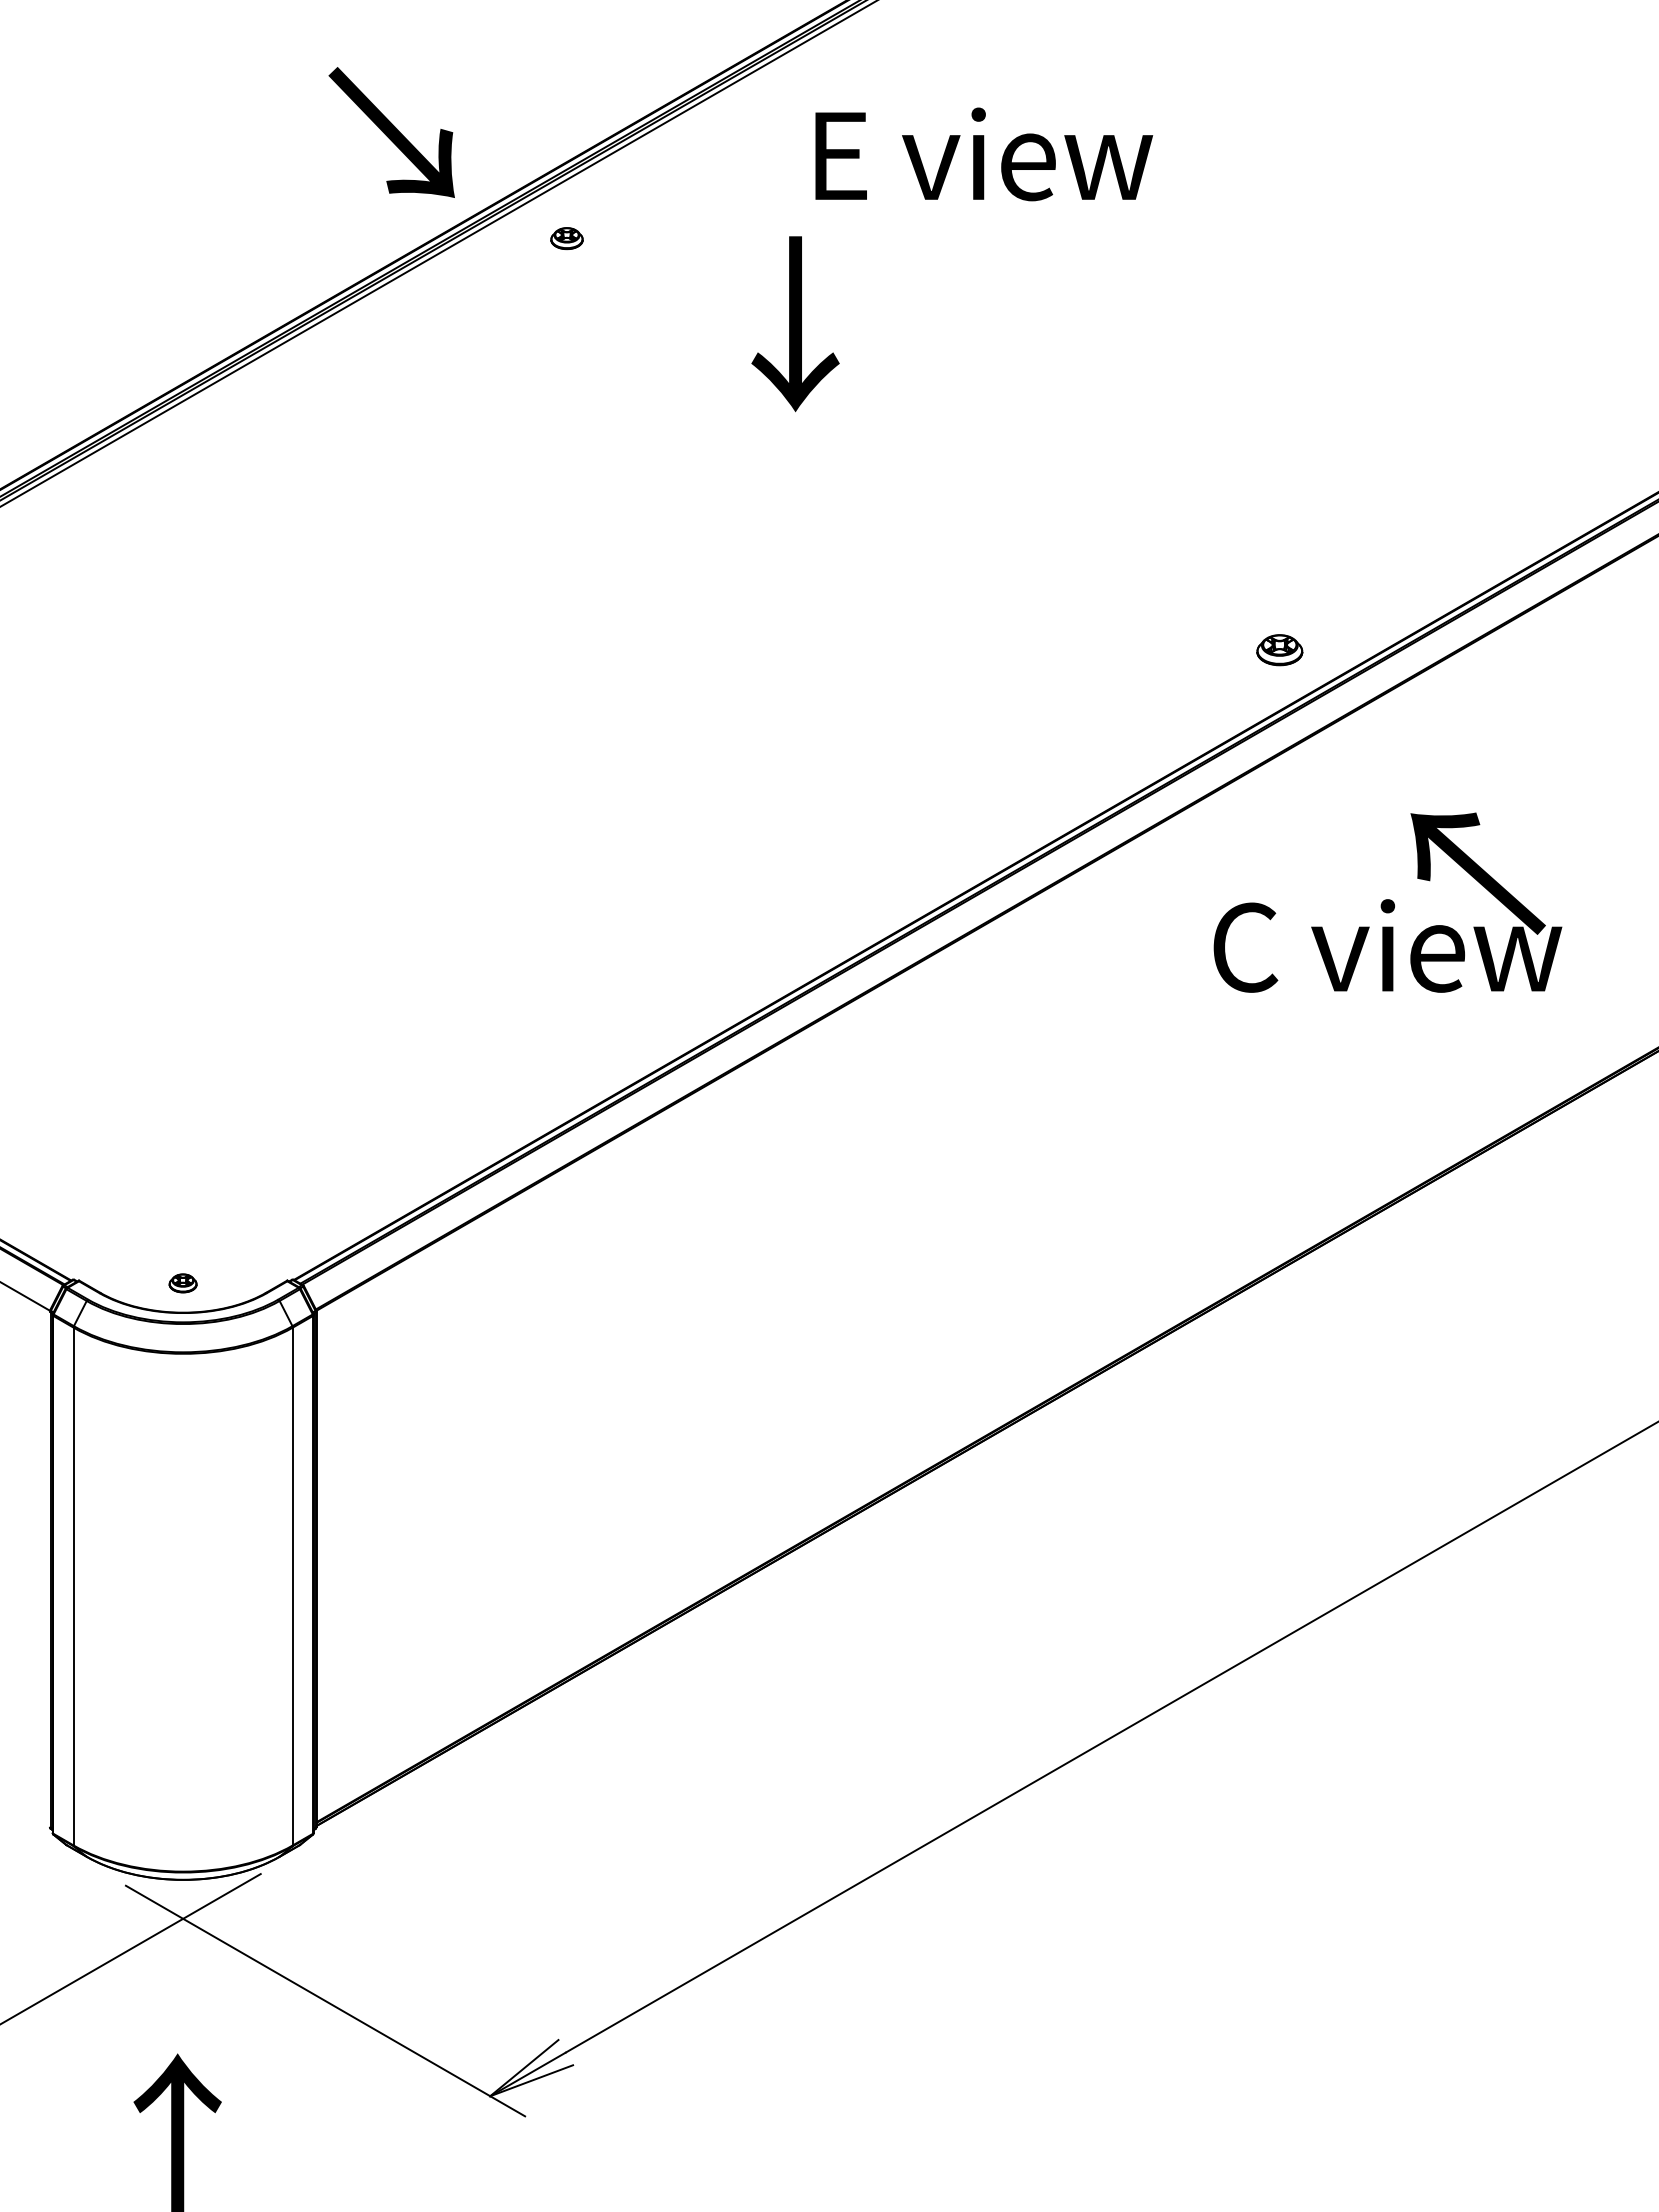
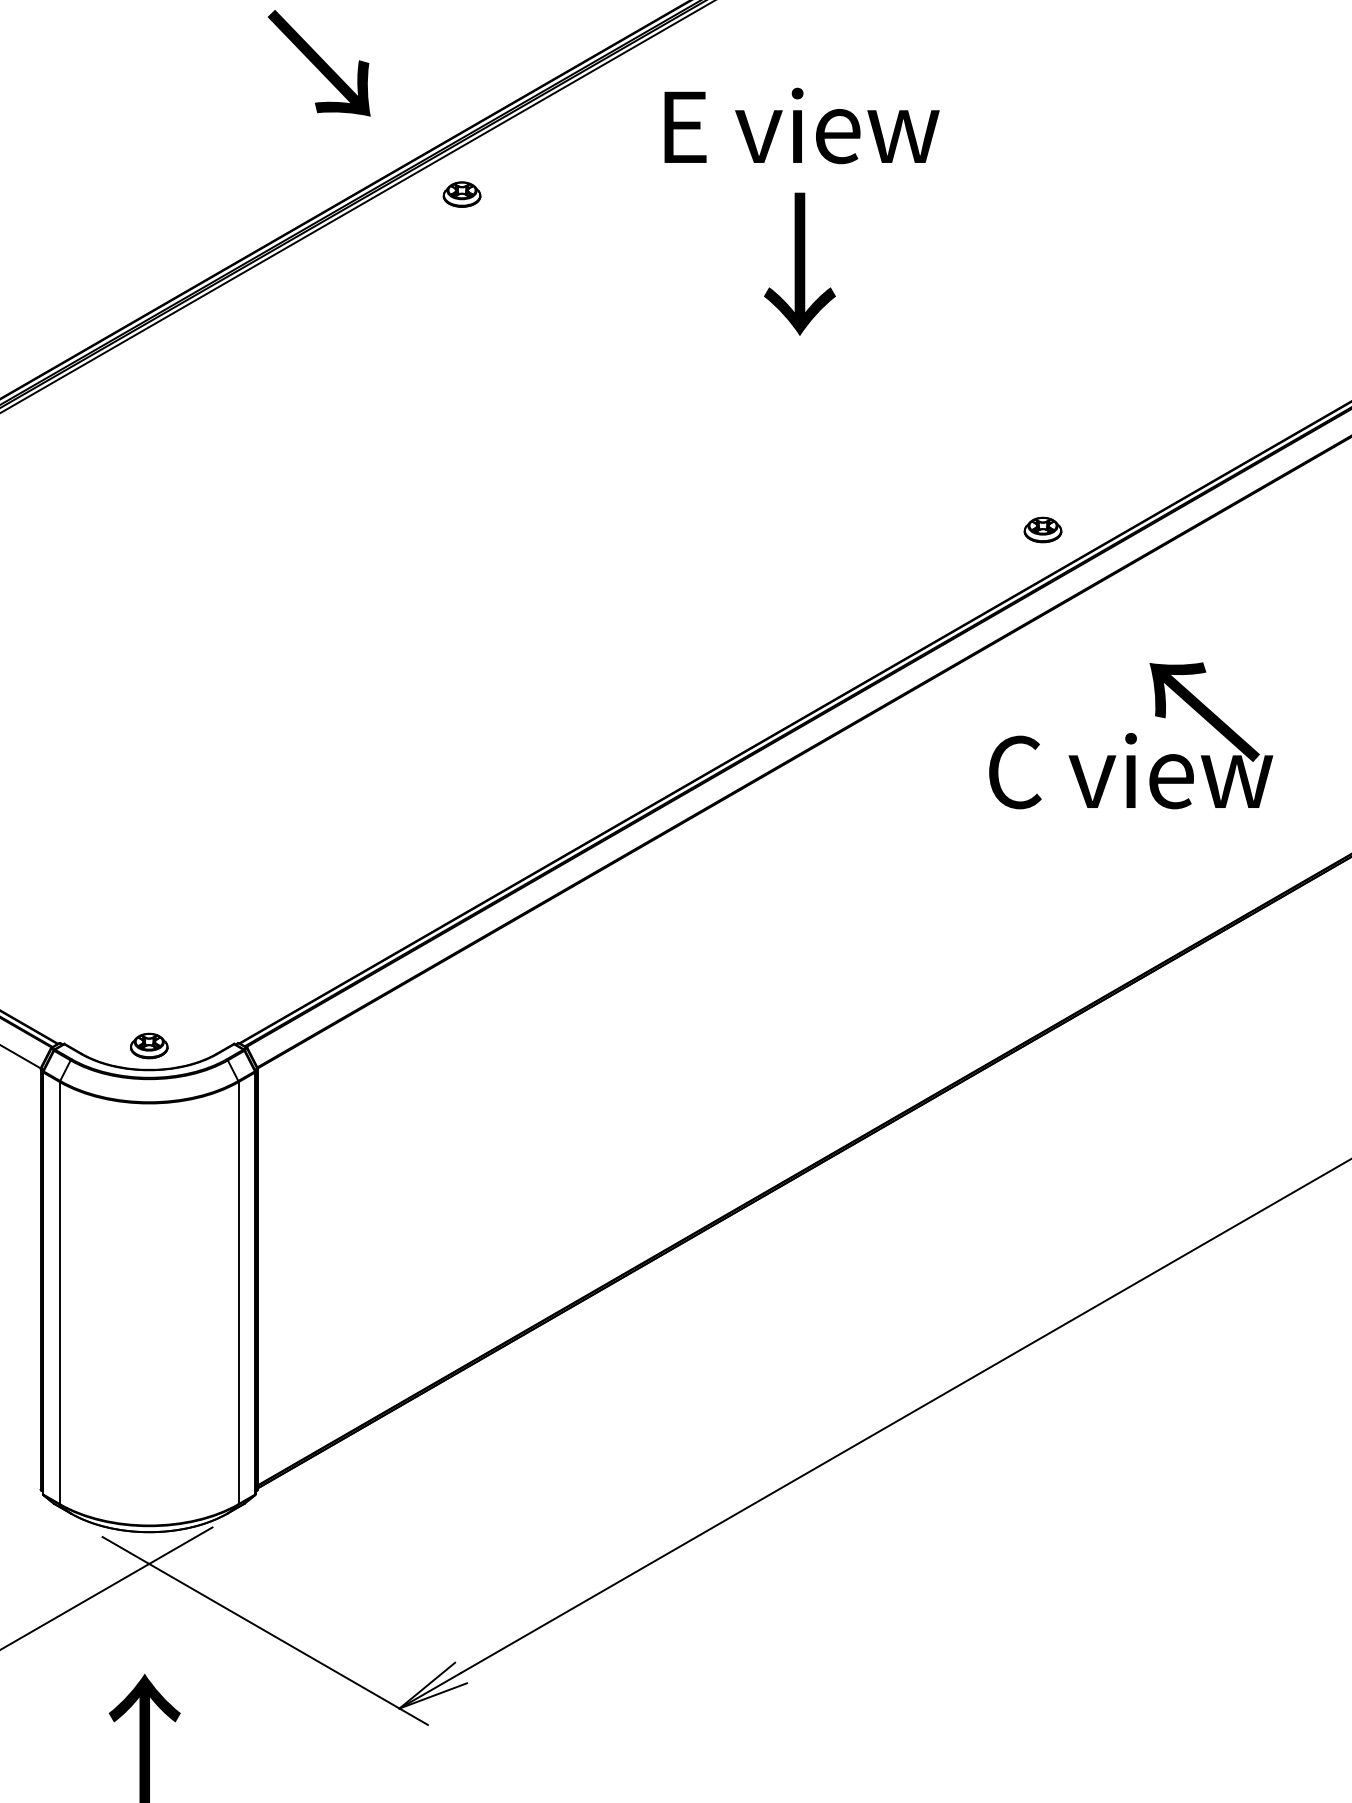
text: (391, 132) -> (319, 63), moved
part: (566, 238) -> (461, 194), size x1.43
text: (795, 324) -> (799, 264), moved
part: (182, 1283) -> (148, 1046), size x1.67

